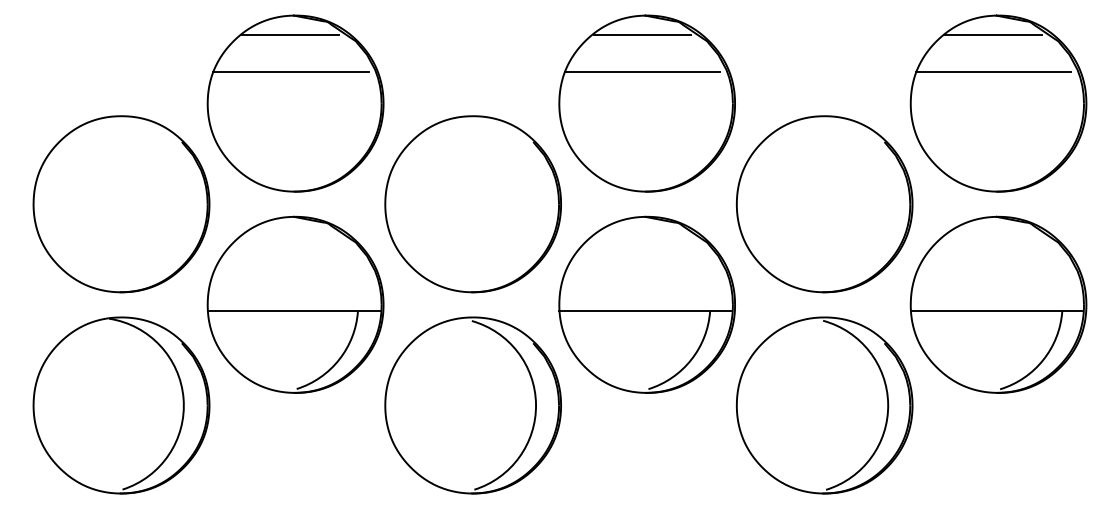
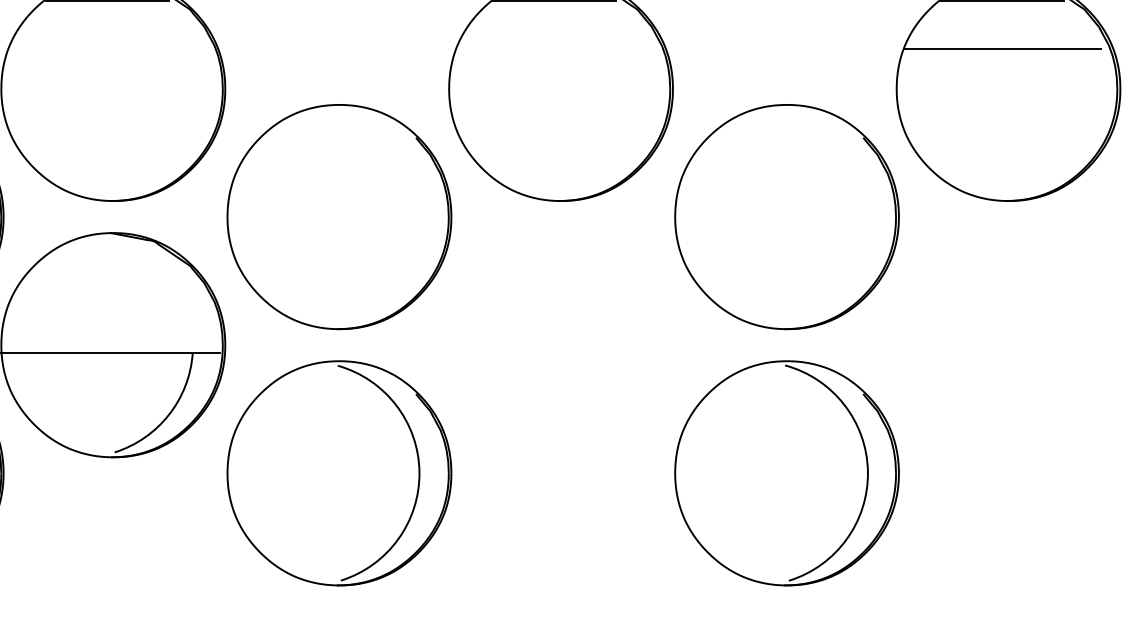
line: (290, 72) -> (106, 49), removed
line: (641, 72) -> (553, 49), removed
part: (646, 304) -> (560, 344), removed
part: (998, 304) -> (1008, 344), removed

